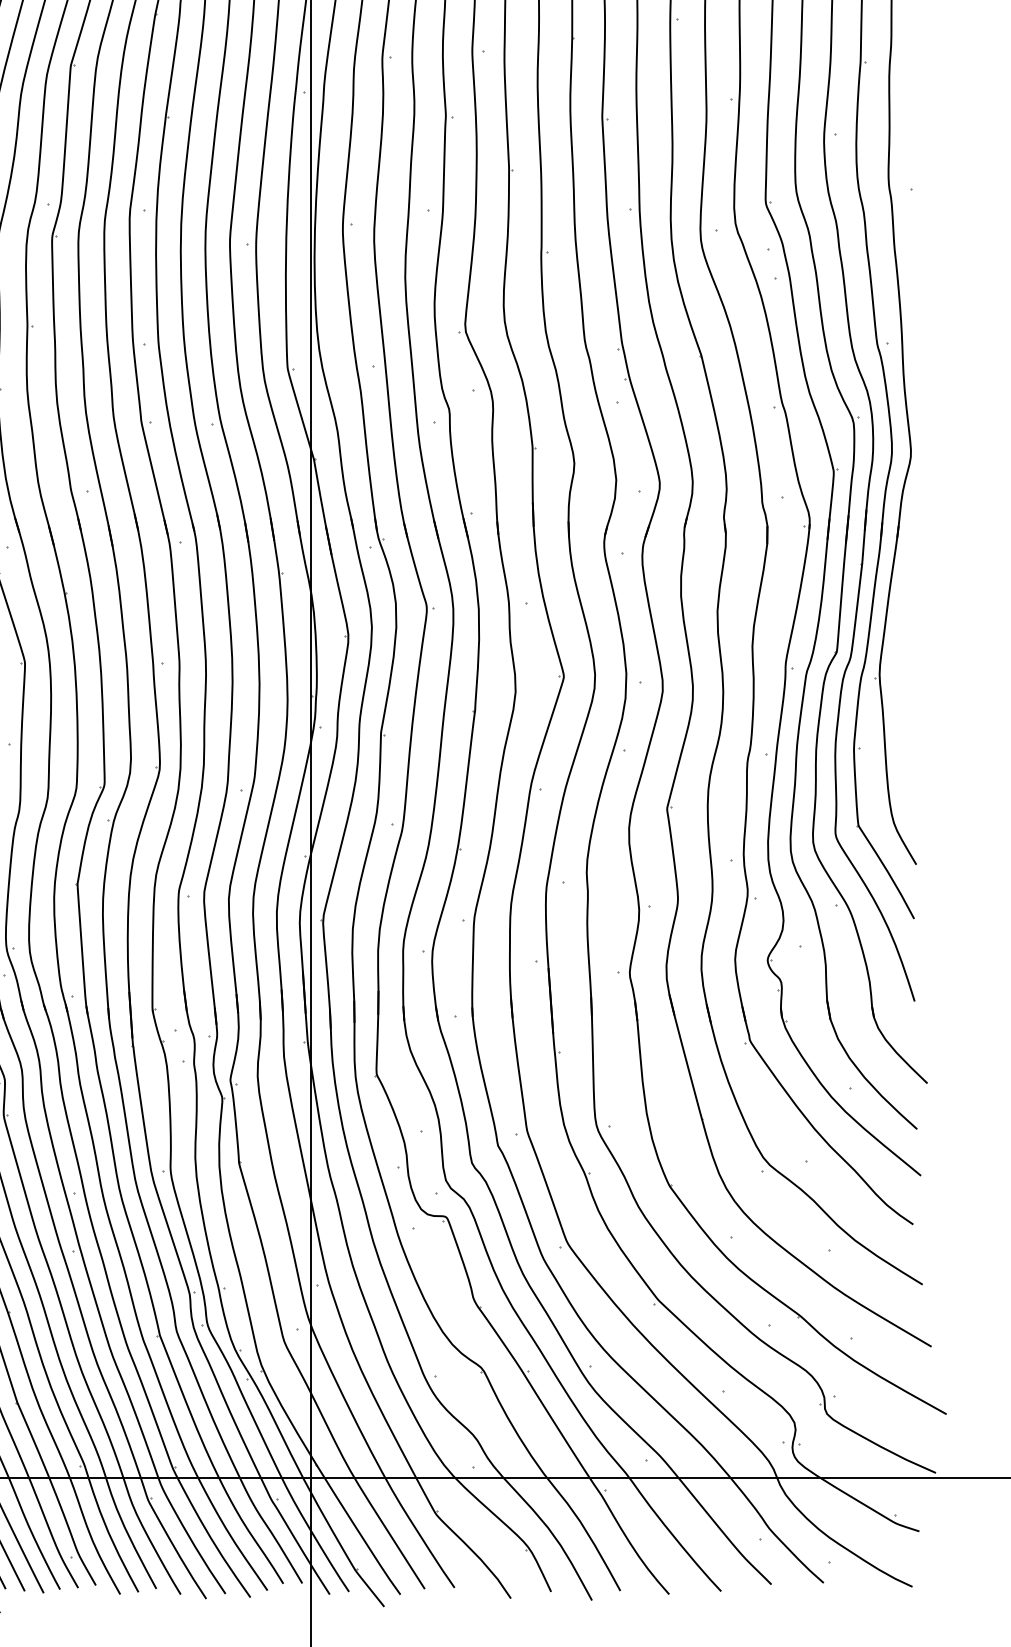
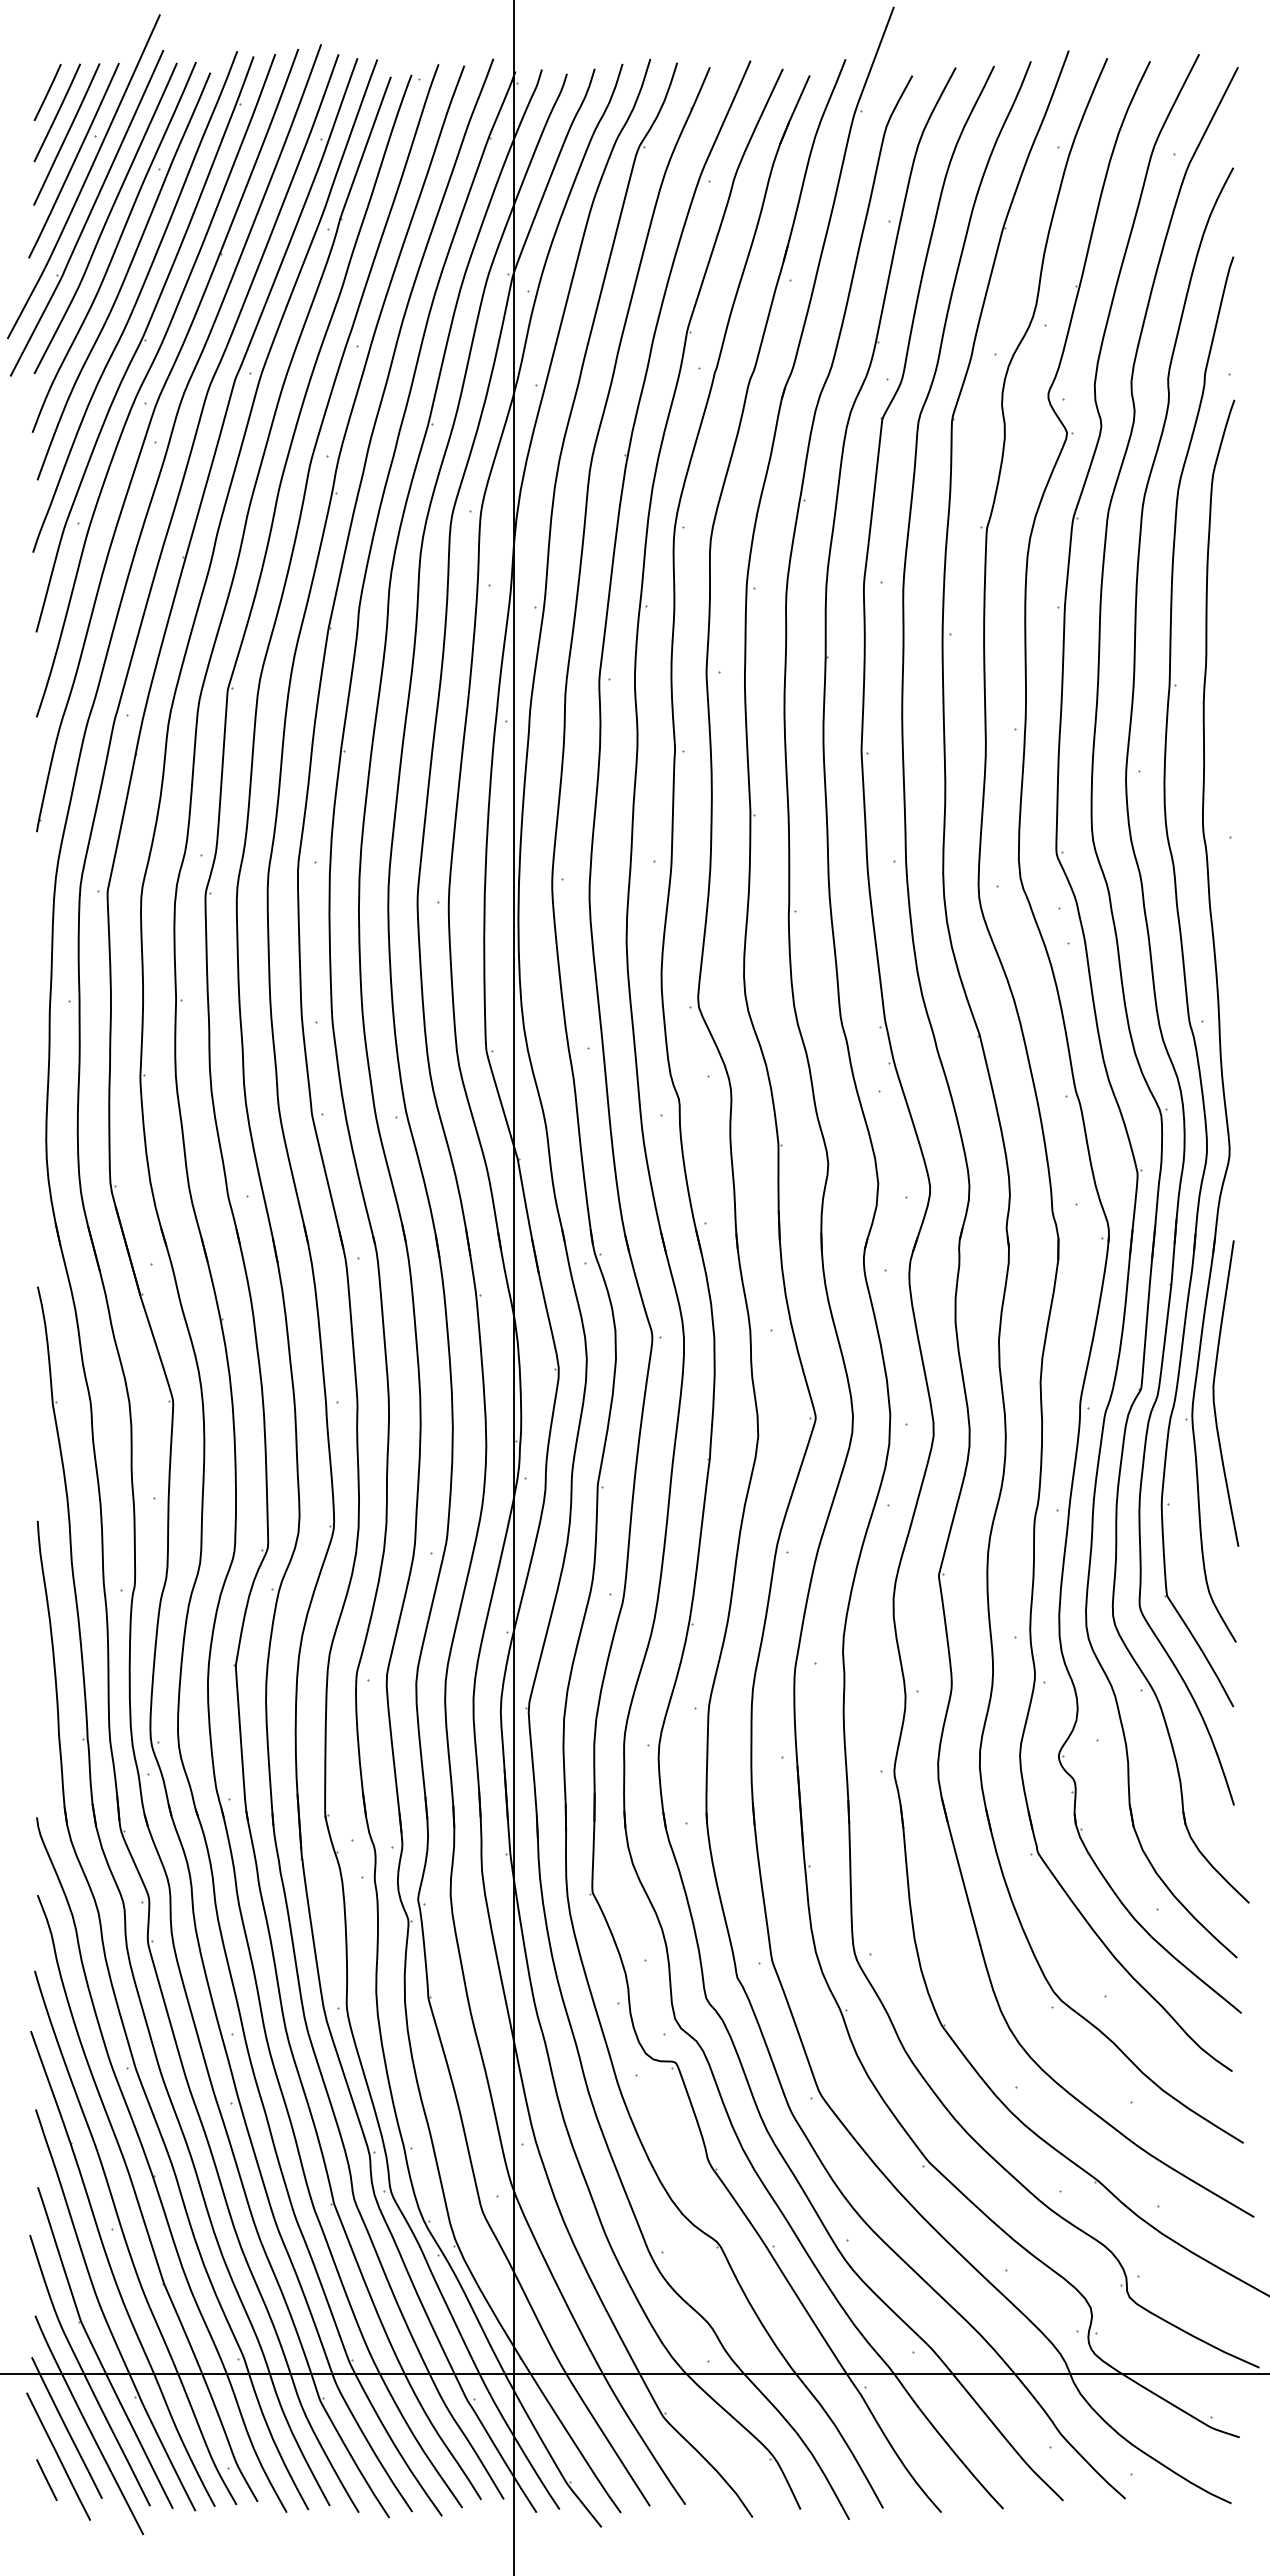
curve: (898, 656) -> (1214, 1393), added

